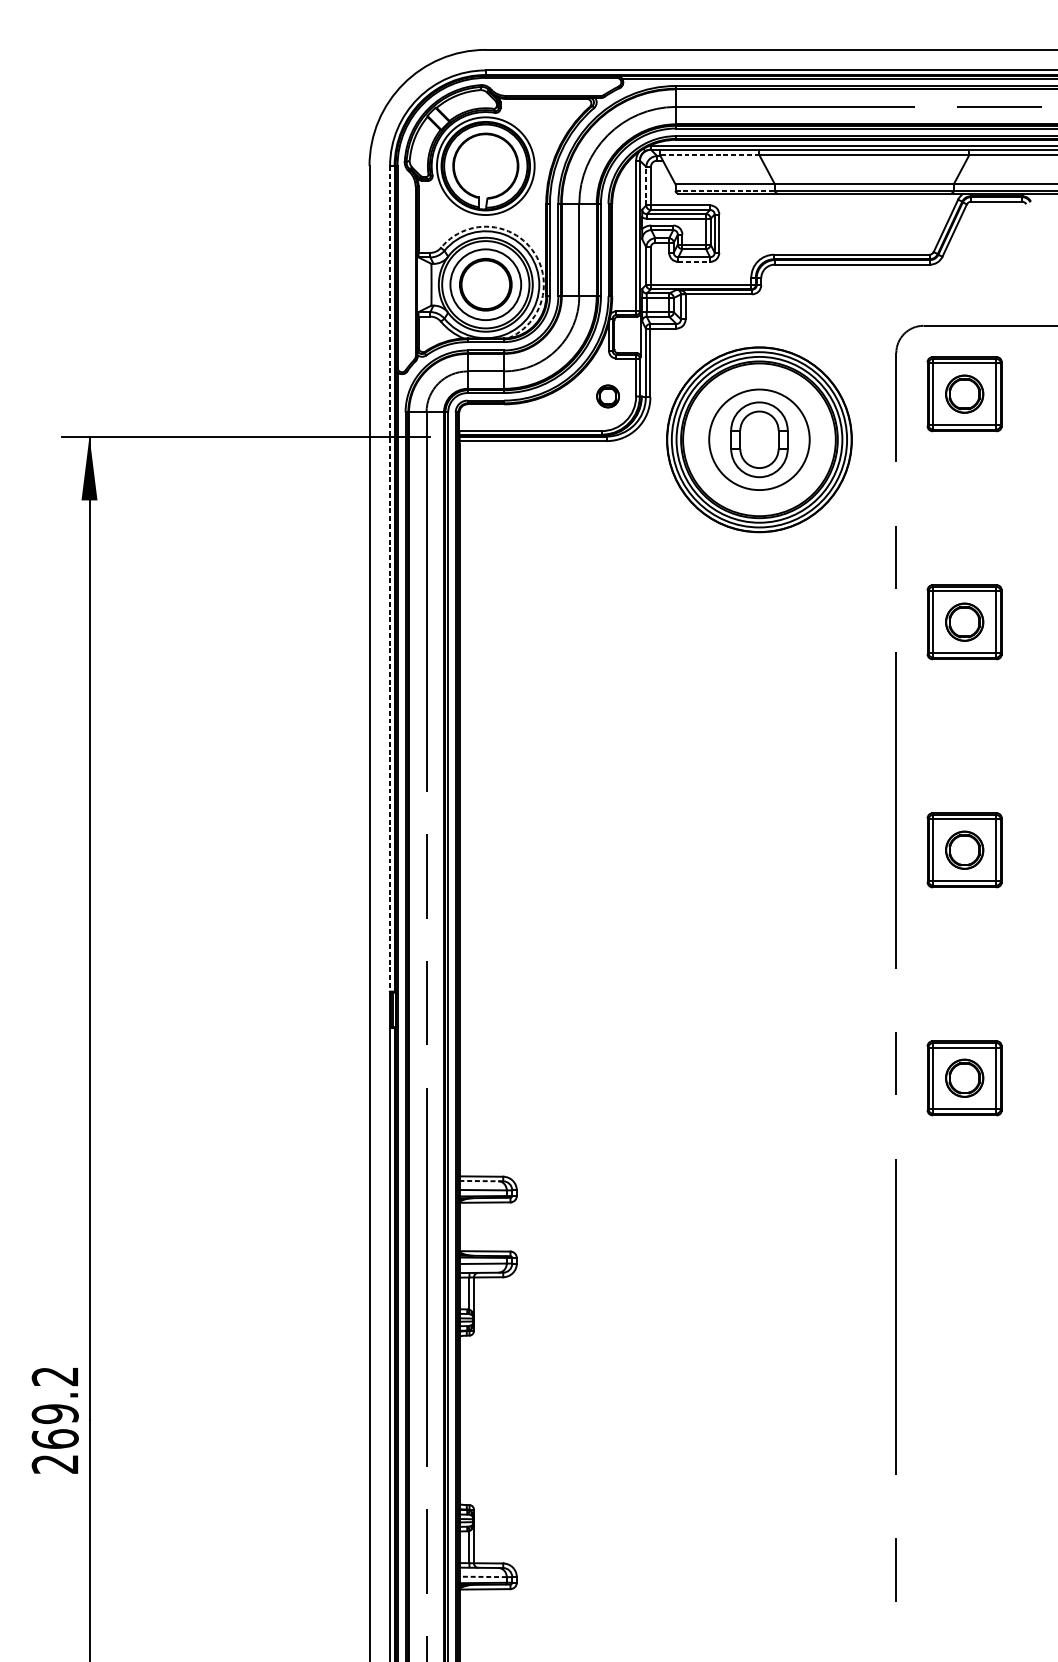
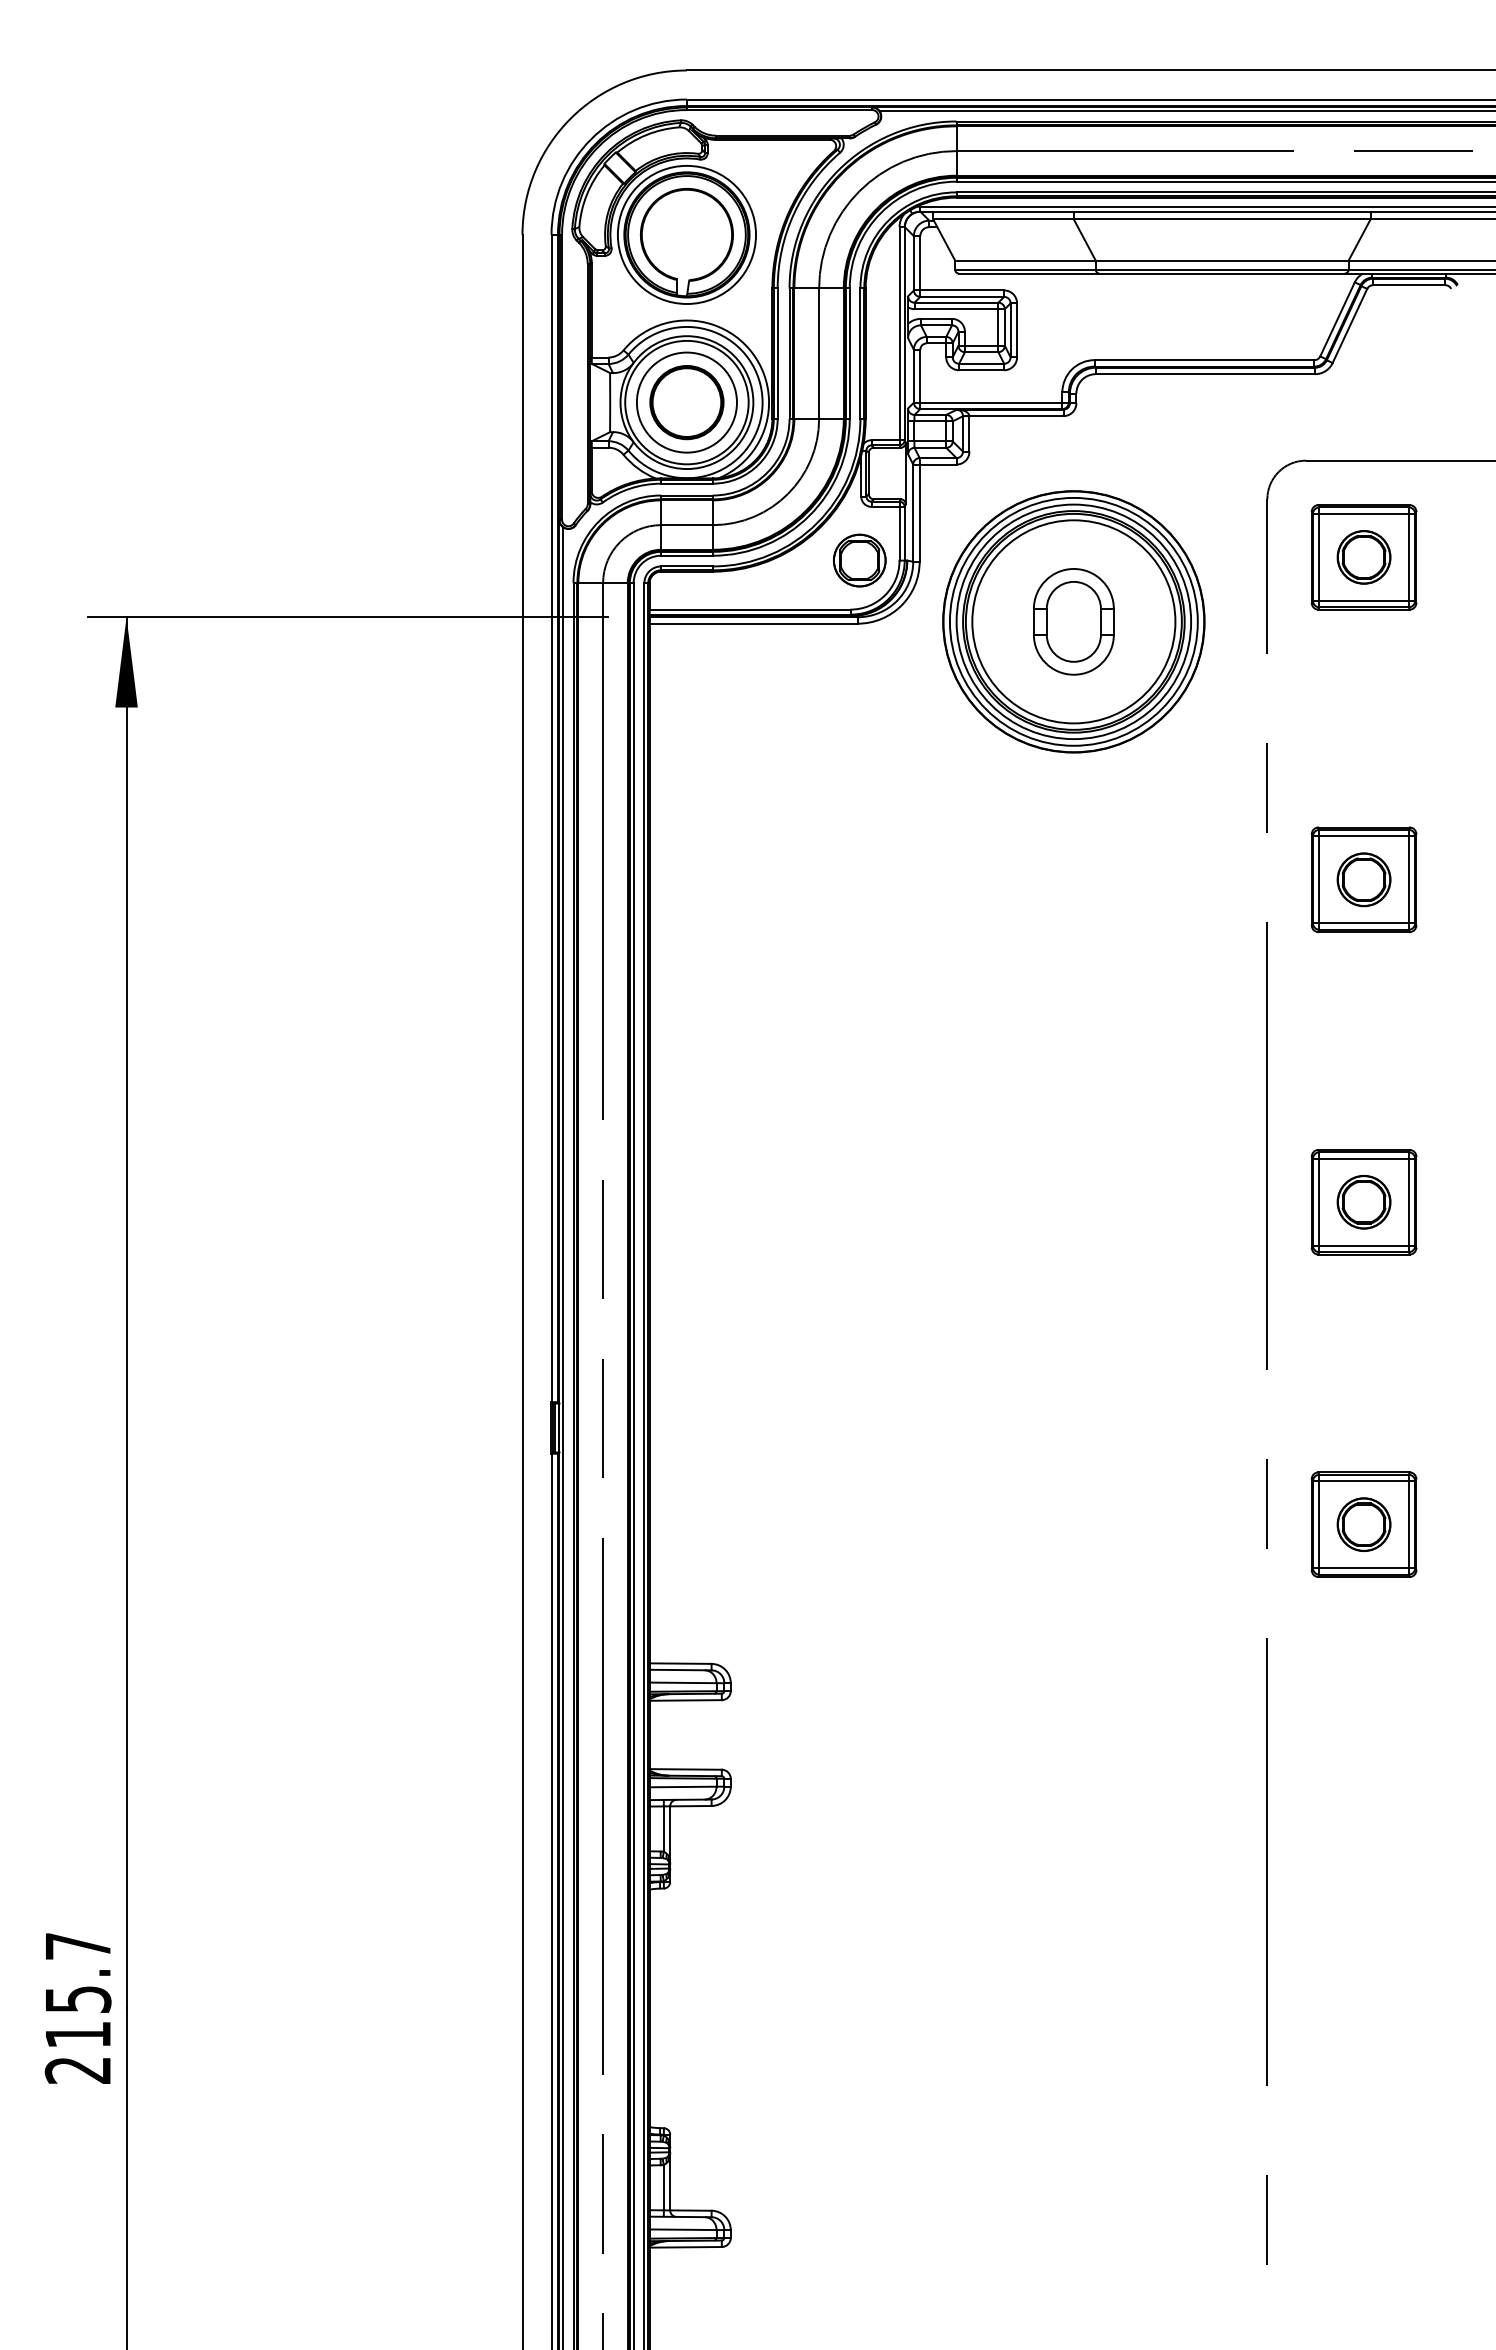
line: (709, 155) -> (1003, 219), dashed -> solid
line: (646, 185) -> (913, 262), dashed -> solid
line: (725, 190) -> (1026, 269), dashed -> solid
arc: (532, 250) -> (752, 353), dashed -> solid
line: (694, 262) -> (981, 370), dashed -> solid
part: (607, 396) -> (859, 560), size x1.67
circle: (759, 439) -> (1073, 621), size x1.43
line: (390, 578) -> (551, 818), dashed -> solid
line: (481, 1181) -> (680, 1670), dashed -> solid
text: (54, 1407) -> (77, 1990), 269.2 -> 215.7
line: (482, 1576) -> (682, 2229), dashed -> solid

